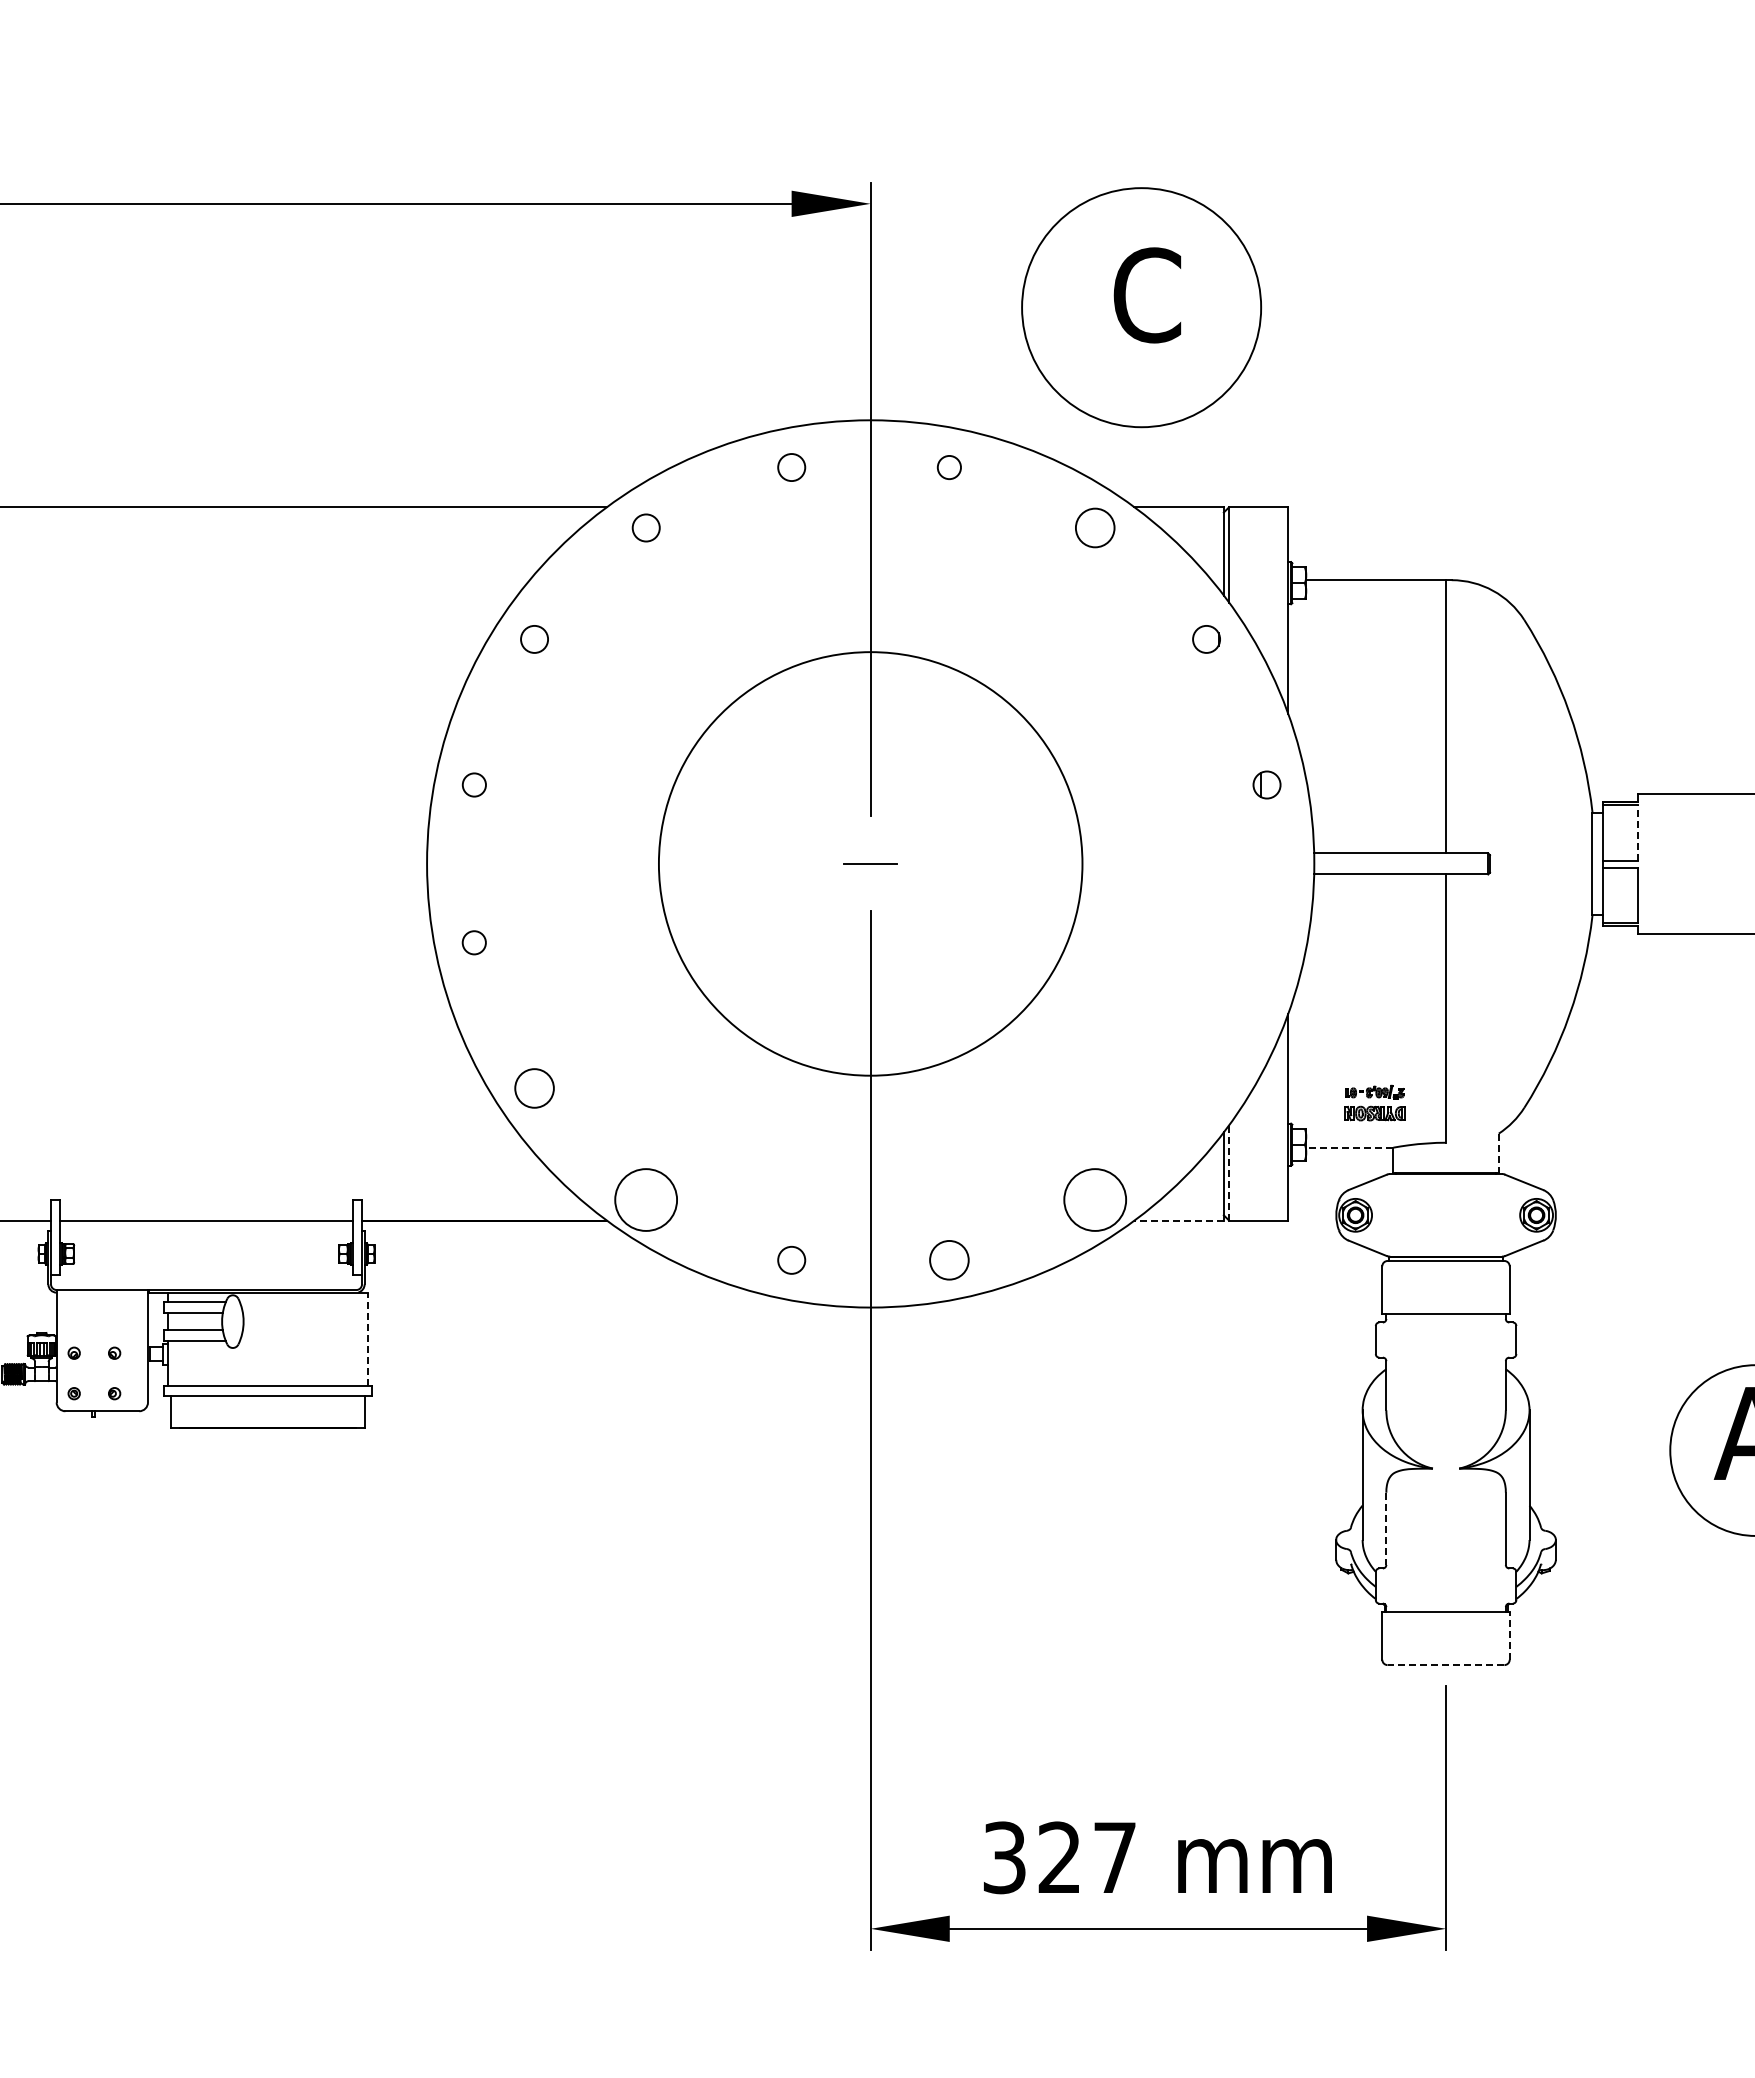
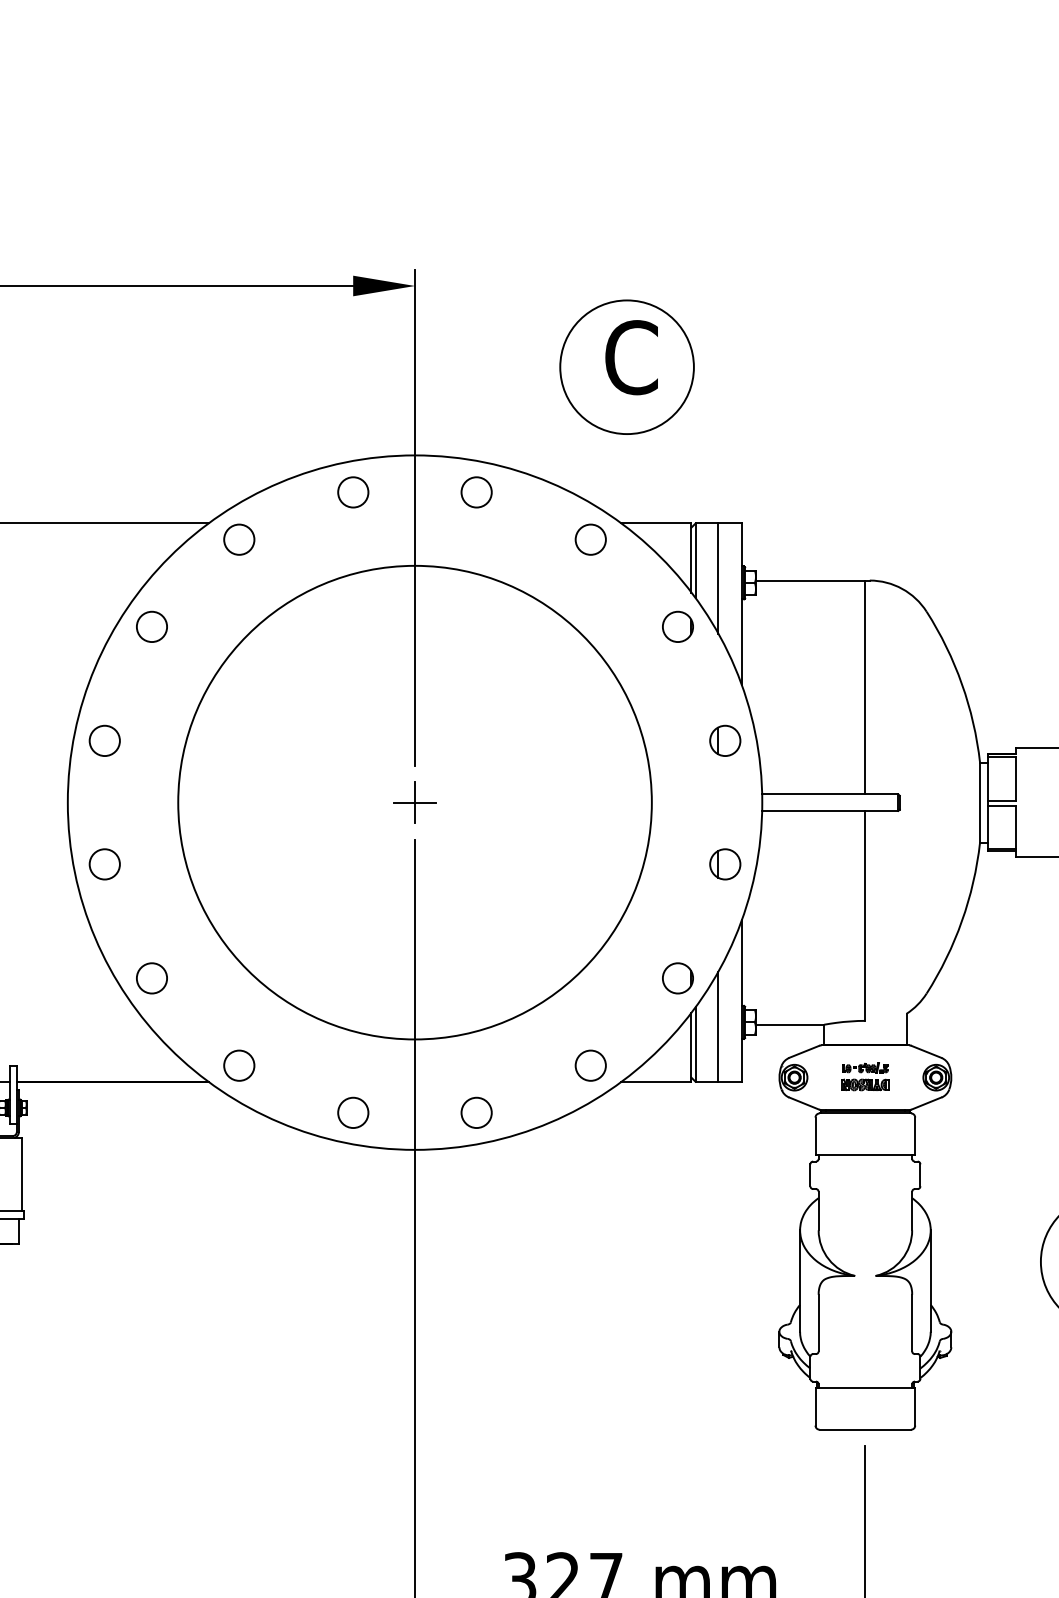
circle: (1141, 307) -> (627, 367), size x0.71
circle: (791, 467) -> (353, 492), size x1.43
circle: (949, 467) -> (476, 492), size x1.67
circle: (646, 527) -> (239, 539), size x1.43
line: (1258, 577) -> (718, 578), added
circle: (534, 639) -> (151, 626), size x1.43
circle: (1206, 639) -> (677, 626), size x1.43
circle: (474, 784) -> (104, 740), size x1.67
part: (1266, 784) -> (724, 740), size x1.43
line: (1637, 832) -> (1015, 778), dashed -> solid
circle: (870, 863) -> (414, 802), size x1.43
line: (870, 863) -> (414, 802), added
circle: (474, 942) -> (104, 864), size x1.67
part: (1266, 942) -> (724, 864), added
circle: (1206, 1088) -> (677, 978), added
part: (1374, 1102) -> (864, 1076), moved
line: (1349, 1147) -> (789, 1024), dashed -> solid
line: (1258, 1149) -> (718, 1026), added
line: (1498, 1153) -> (906, 1029), dashed -> solid
line: (1229, 1172) -> (695, 1044), dashed -> solid
circle: (645, 1199) -> (238, 1065), size x0.62
circle: (1094, 1199) -> (590, 1065), size x0.62
line: (1179, 1220) -> (656, 1081), dashed -> solid
circle: (791, 1260) -> (353, 1113), size x1.43
line: (368, 1339) -> (21, 1174), dashed -> solid
line: (1386, 1529) -> (818, 1323), dashed -> solid
line: (1509, 1636) -> (915, 1407), dashed -> solid
line: (1445, 1665) -> (864, 1430), dashed -> solid

